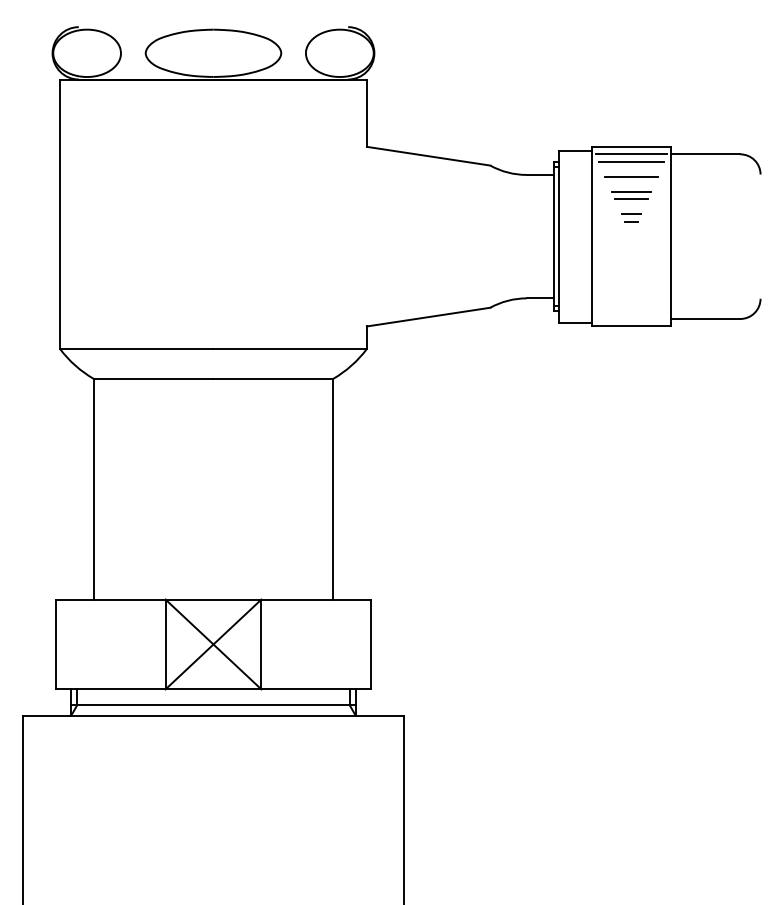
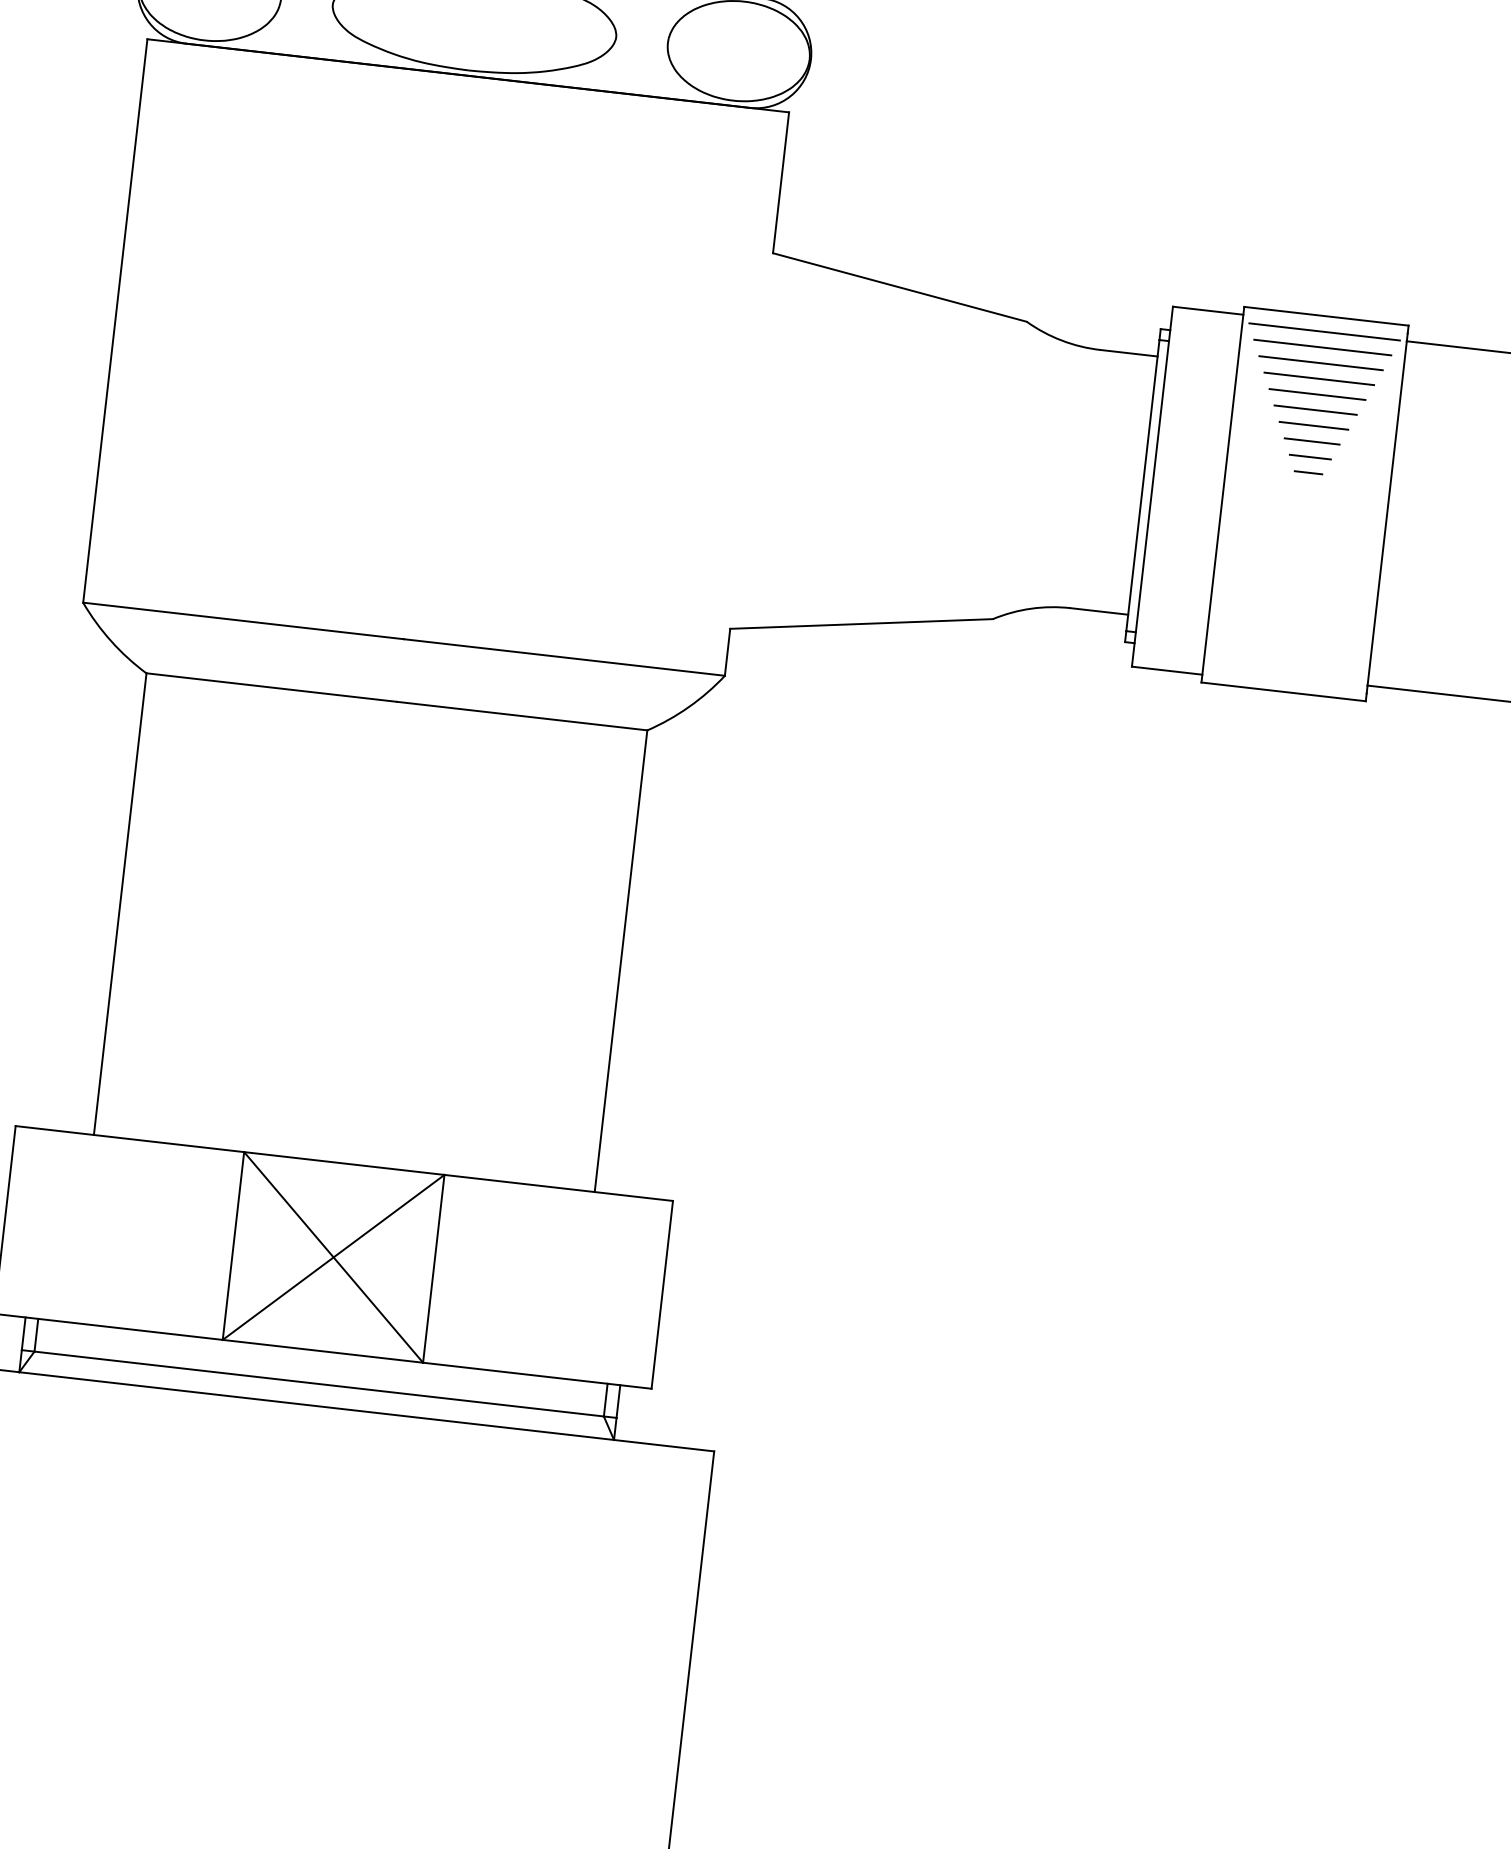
line: (631, 169) -> (1321, 363), added
line: (631, 184) -> (1317, 394), added
line: (631, 206) -> (1312, 440), added

